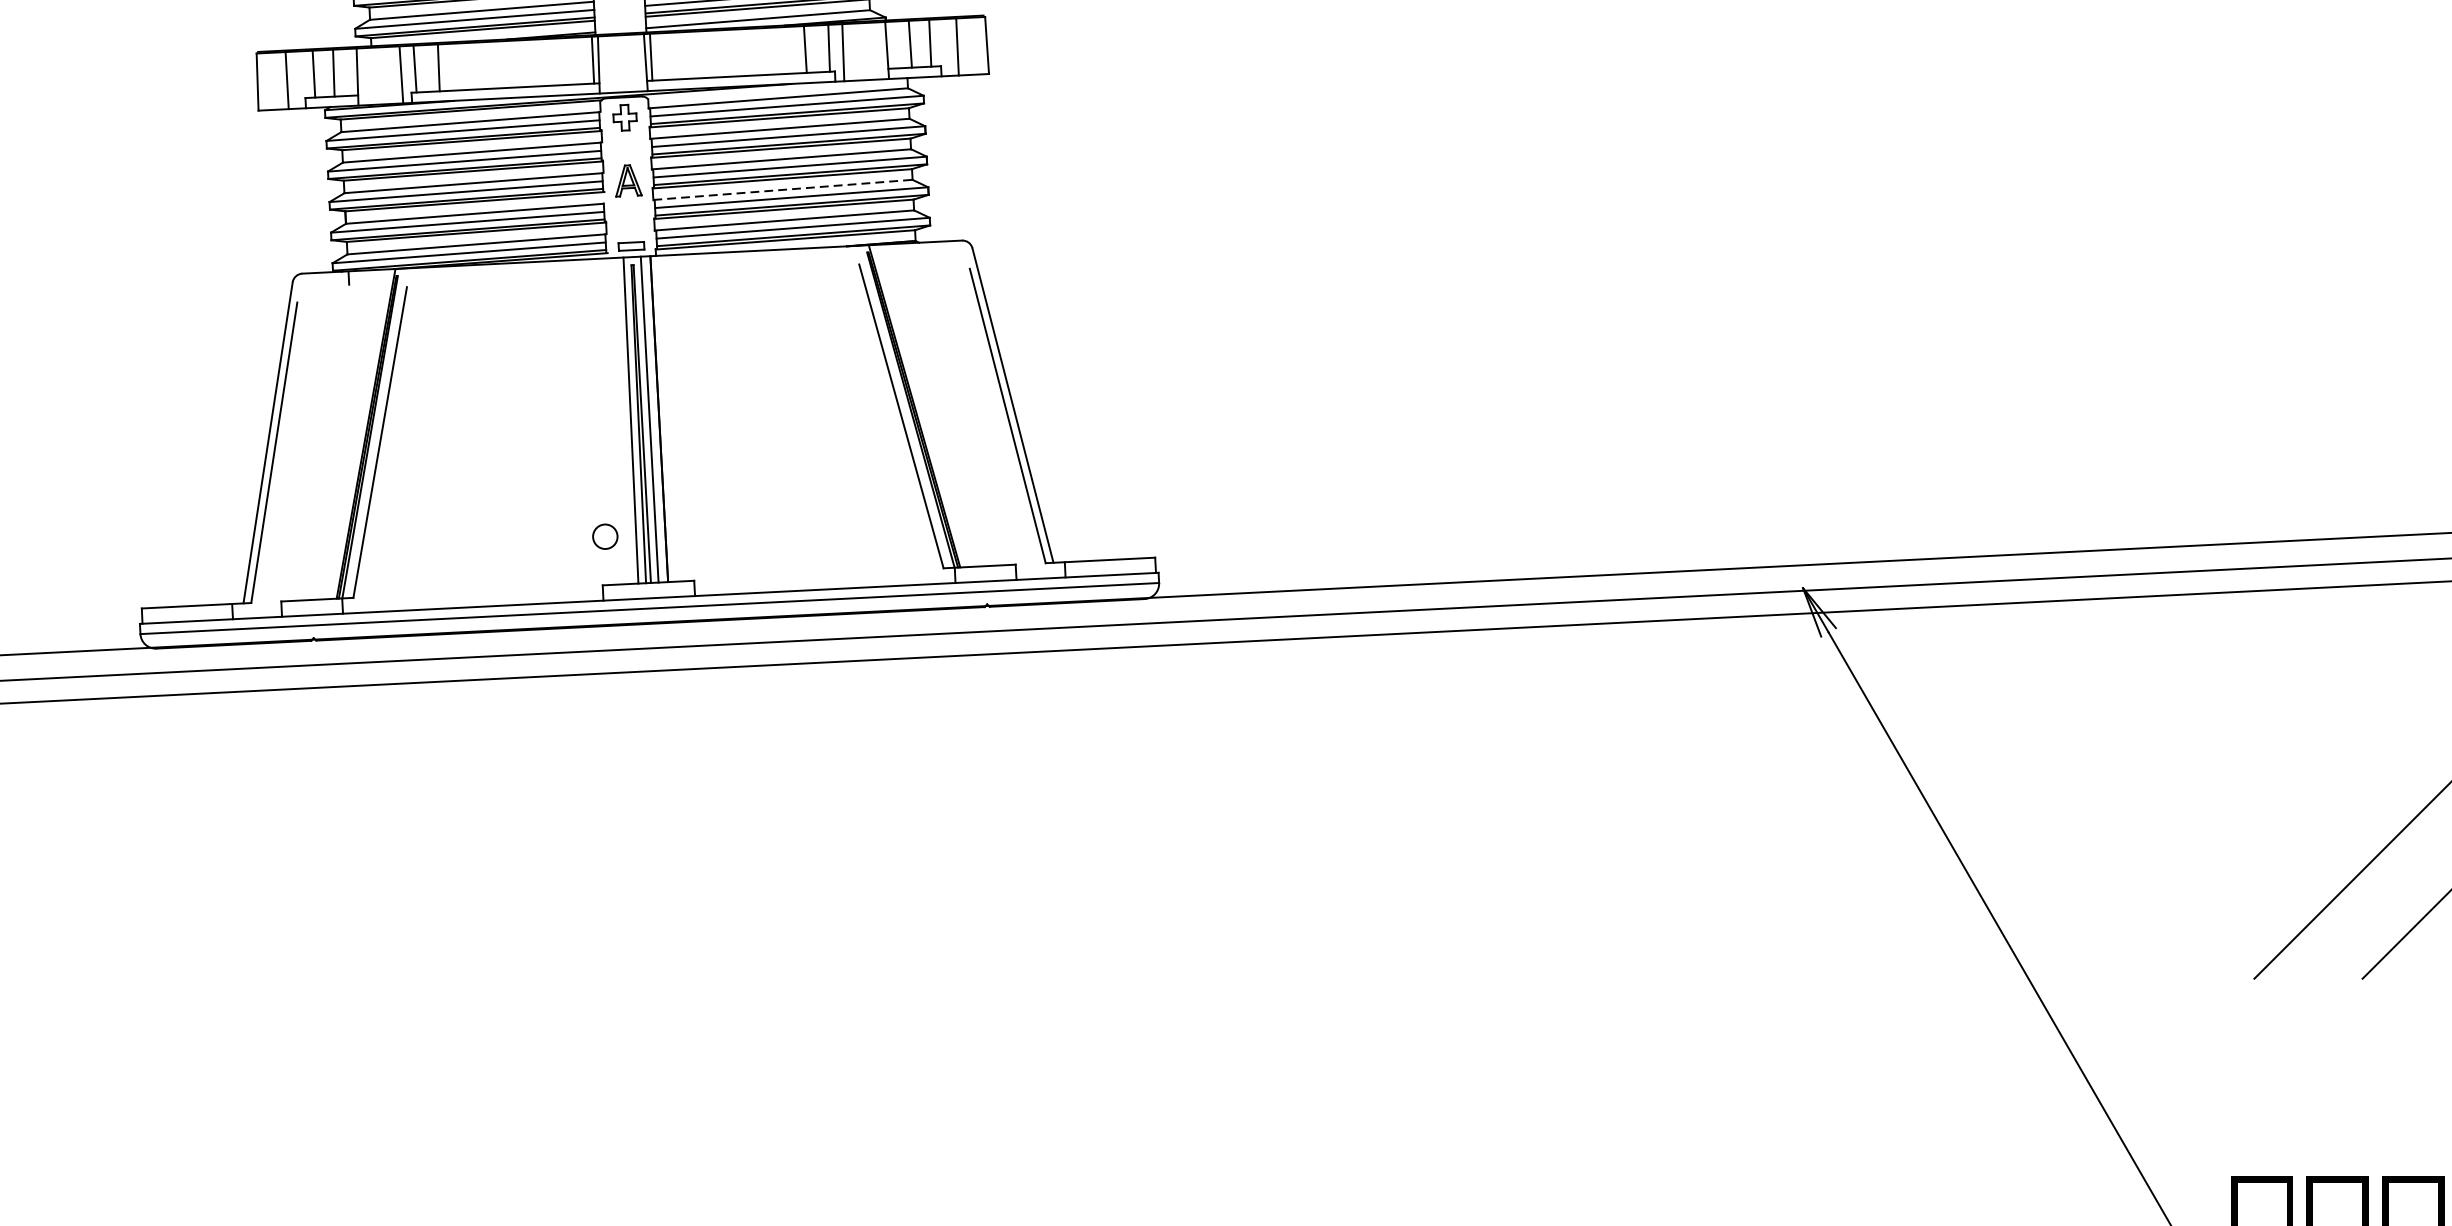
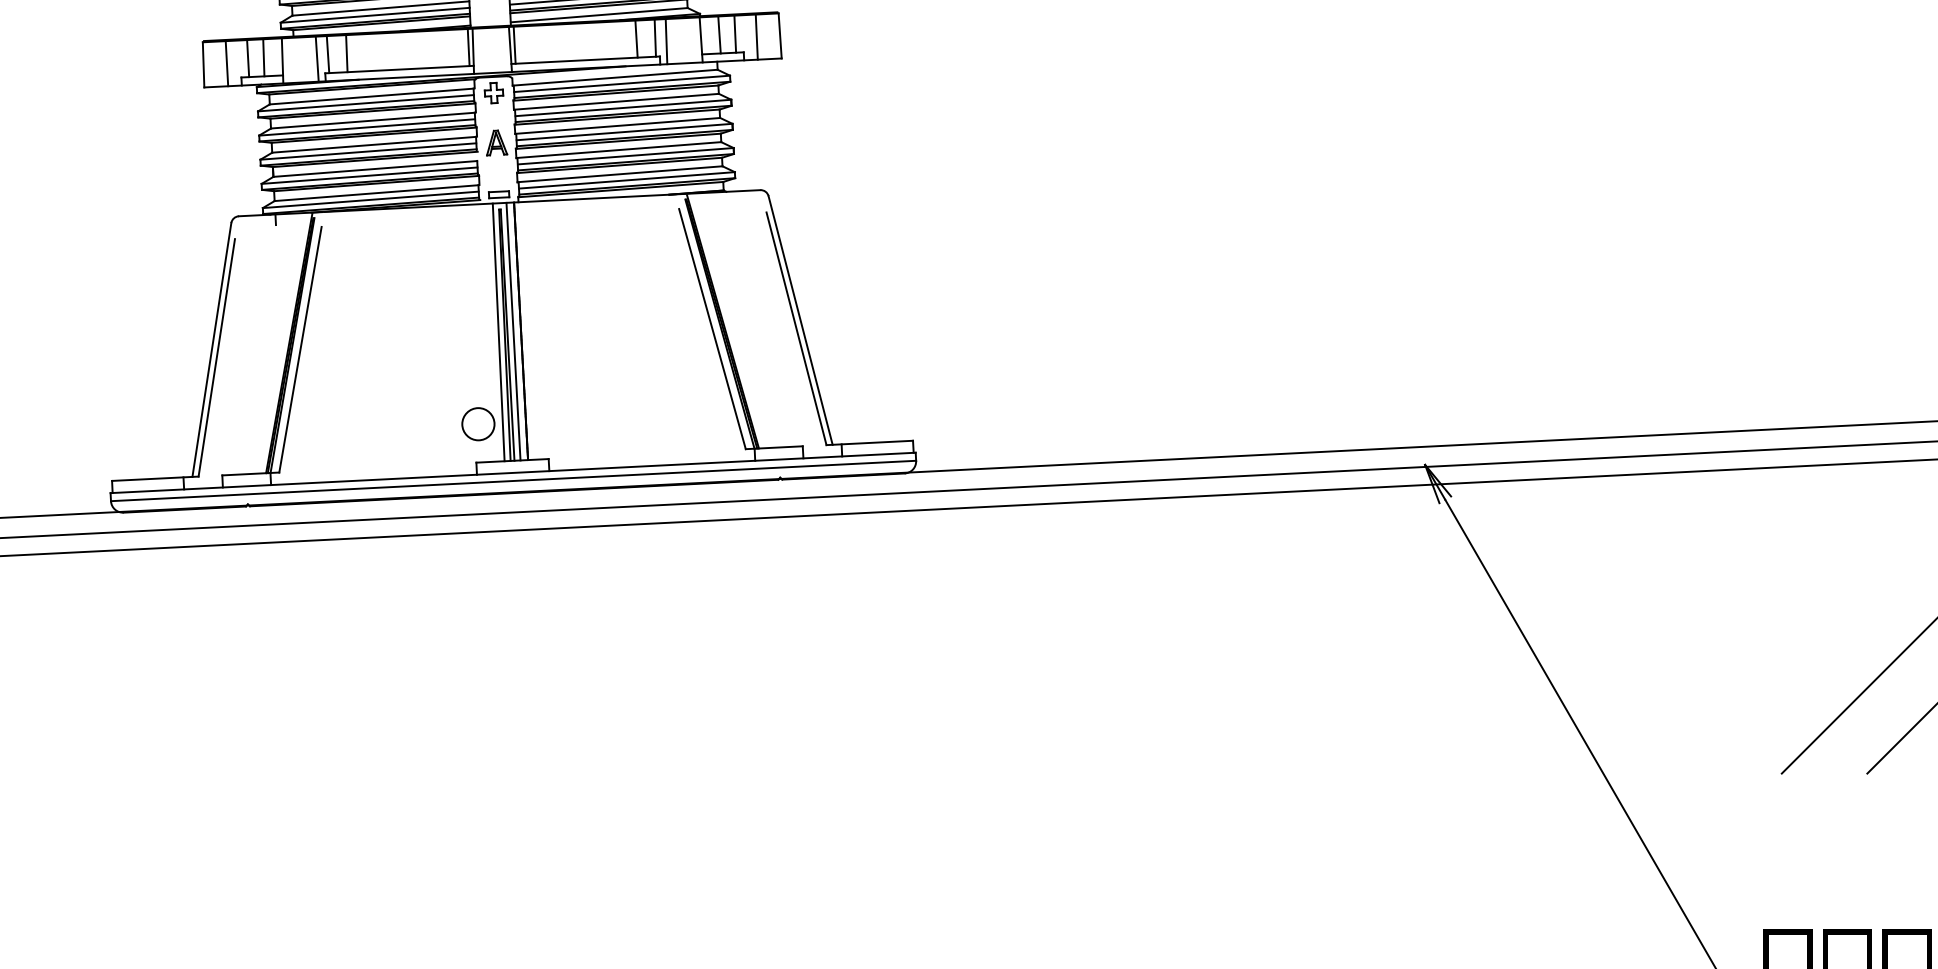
line: (782, 190) -> (618, 150), dashed -> solid
circle: (605, 537) -> (478, 424), size x1.67

